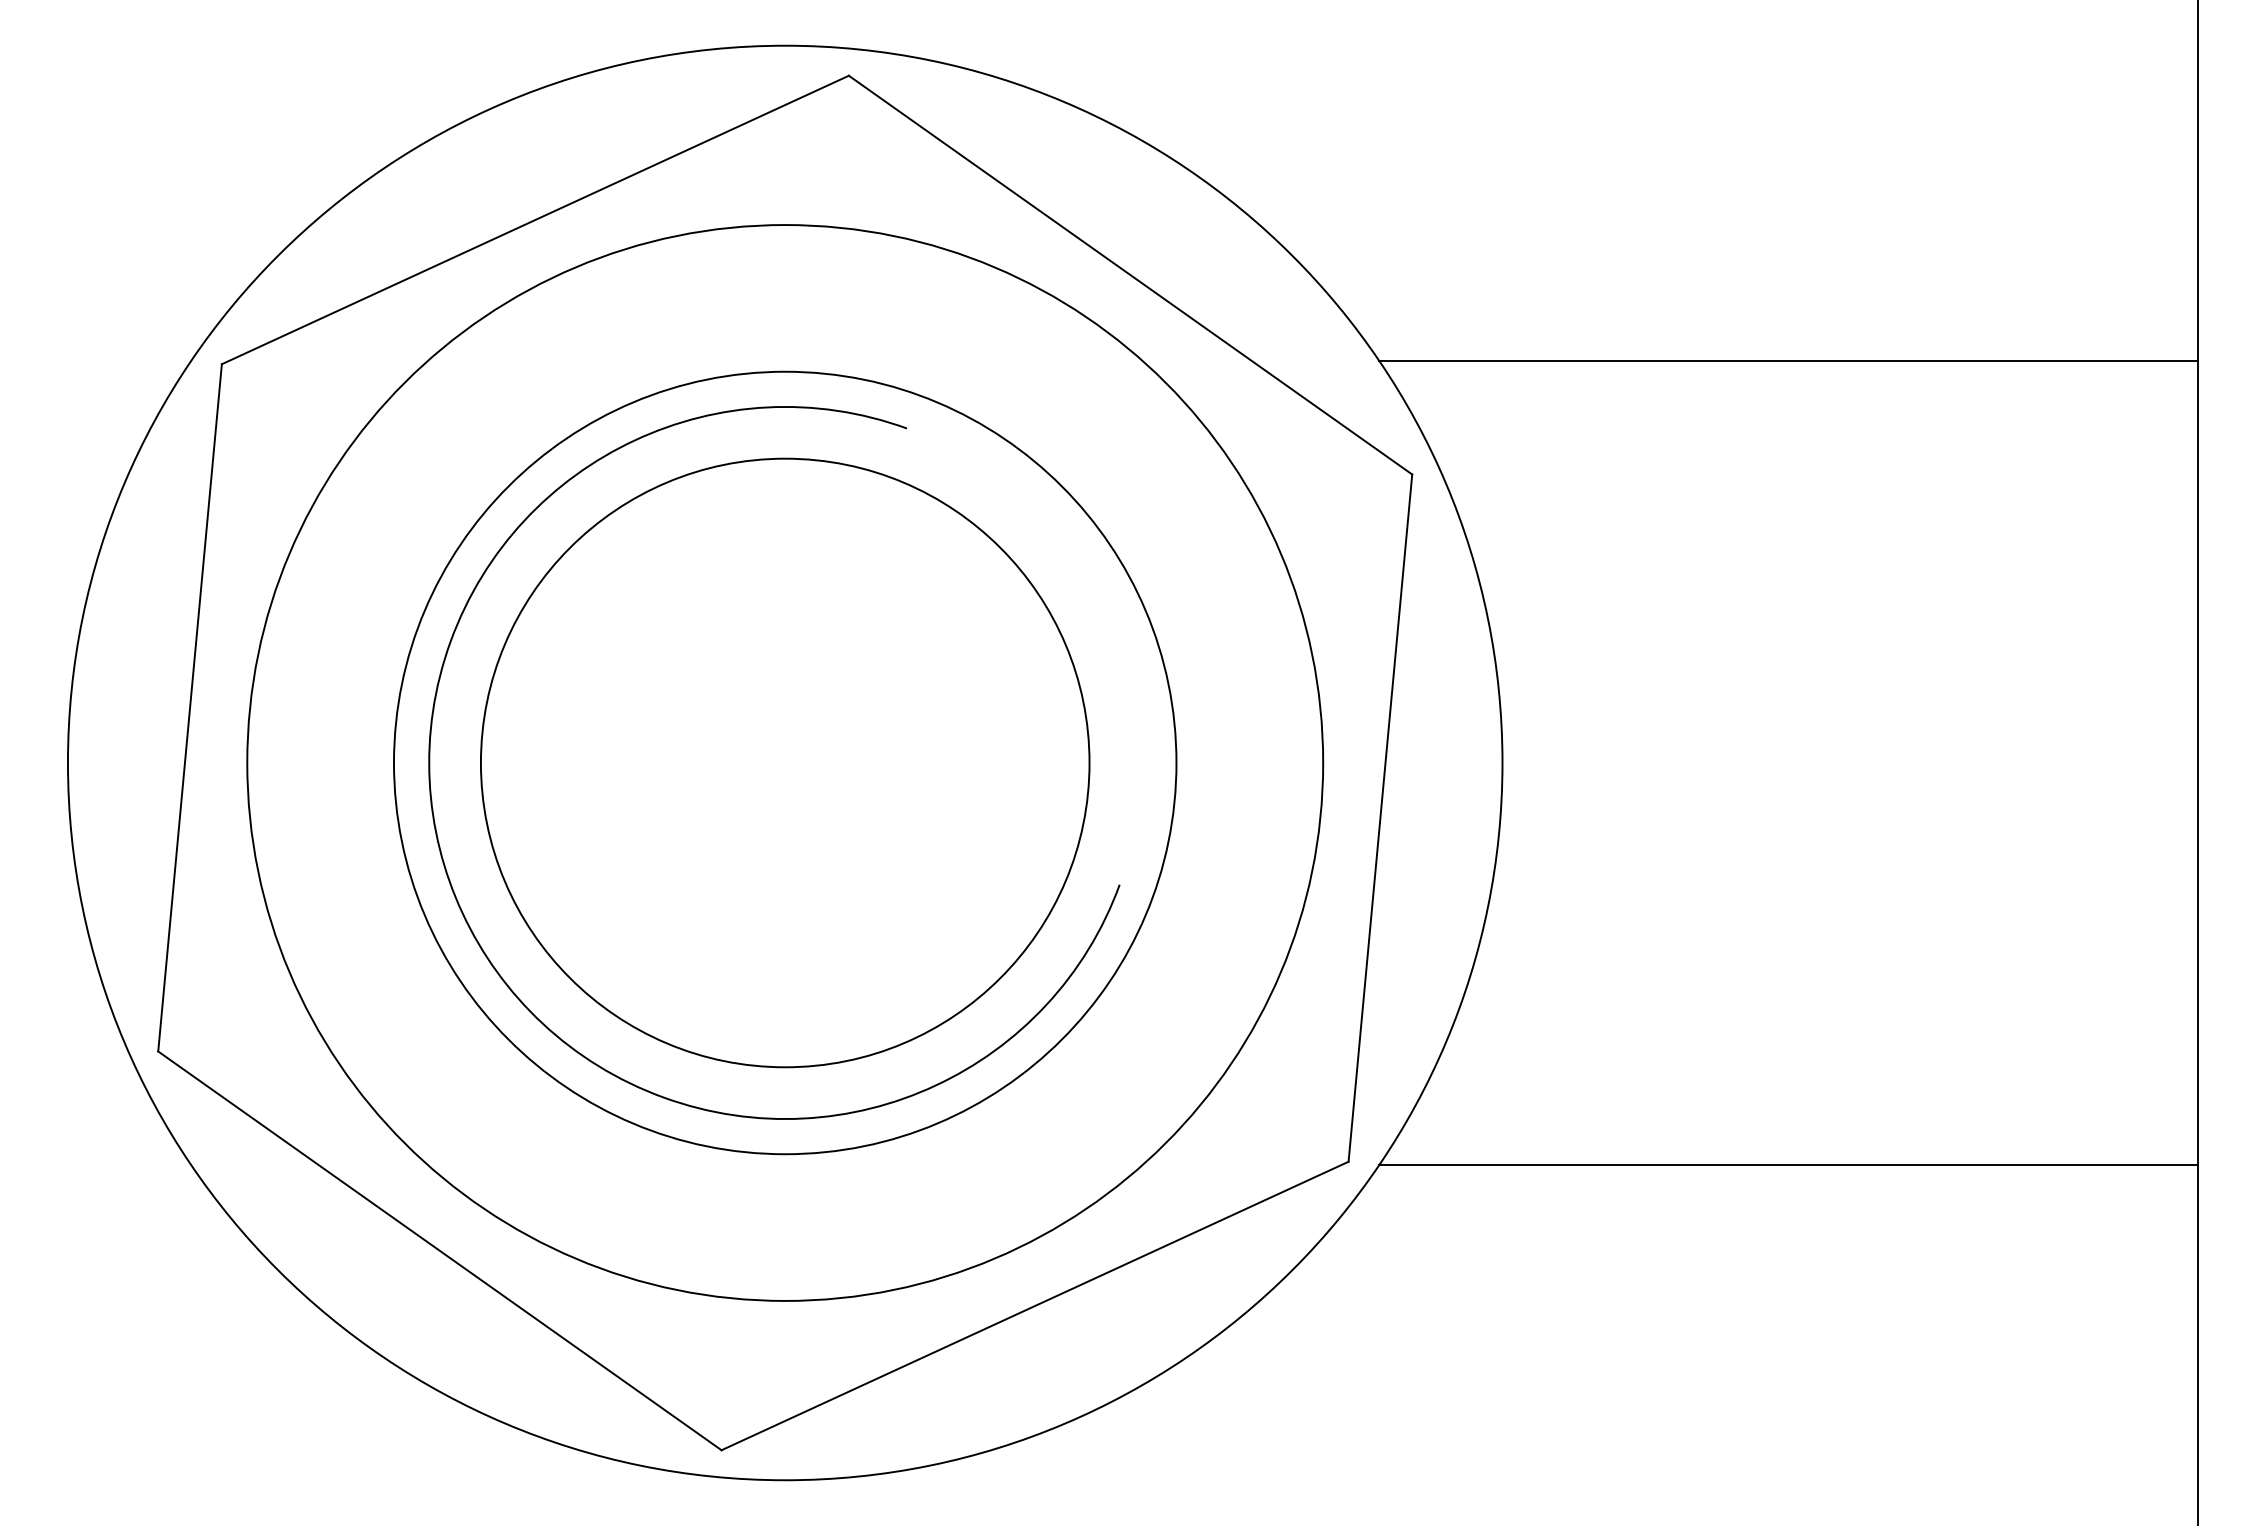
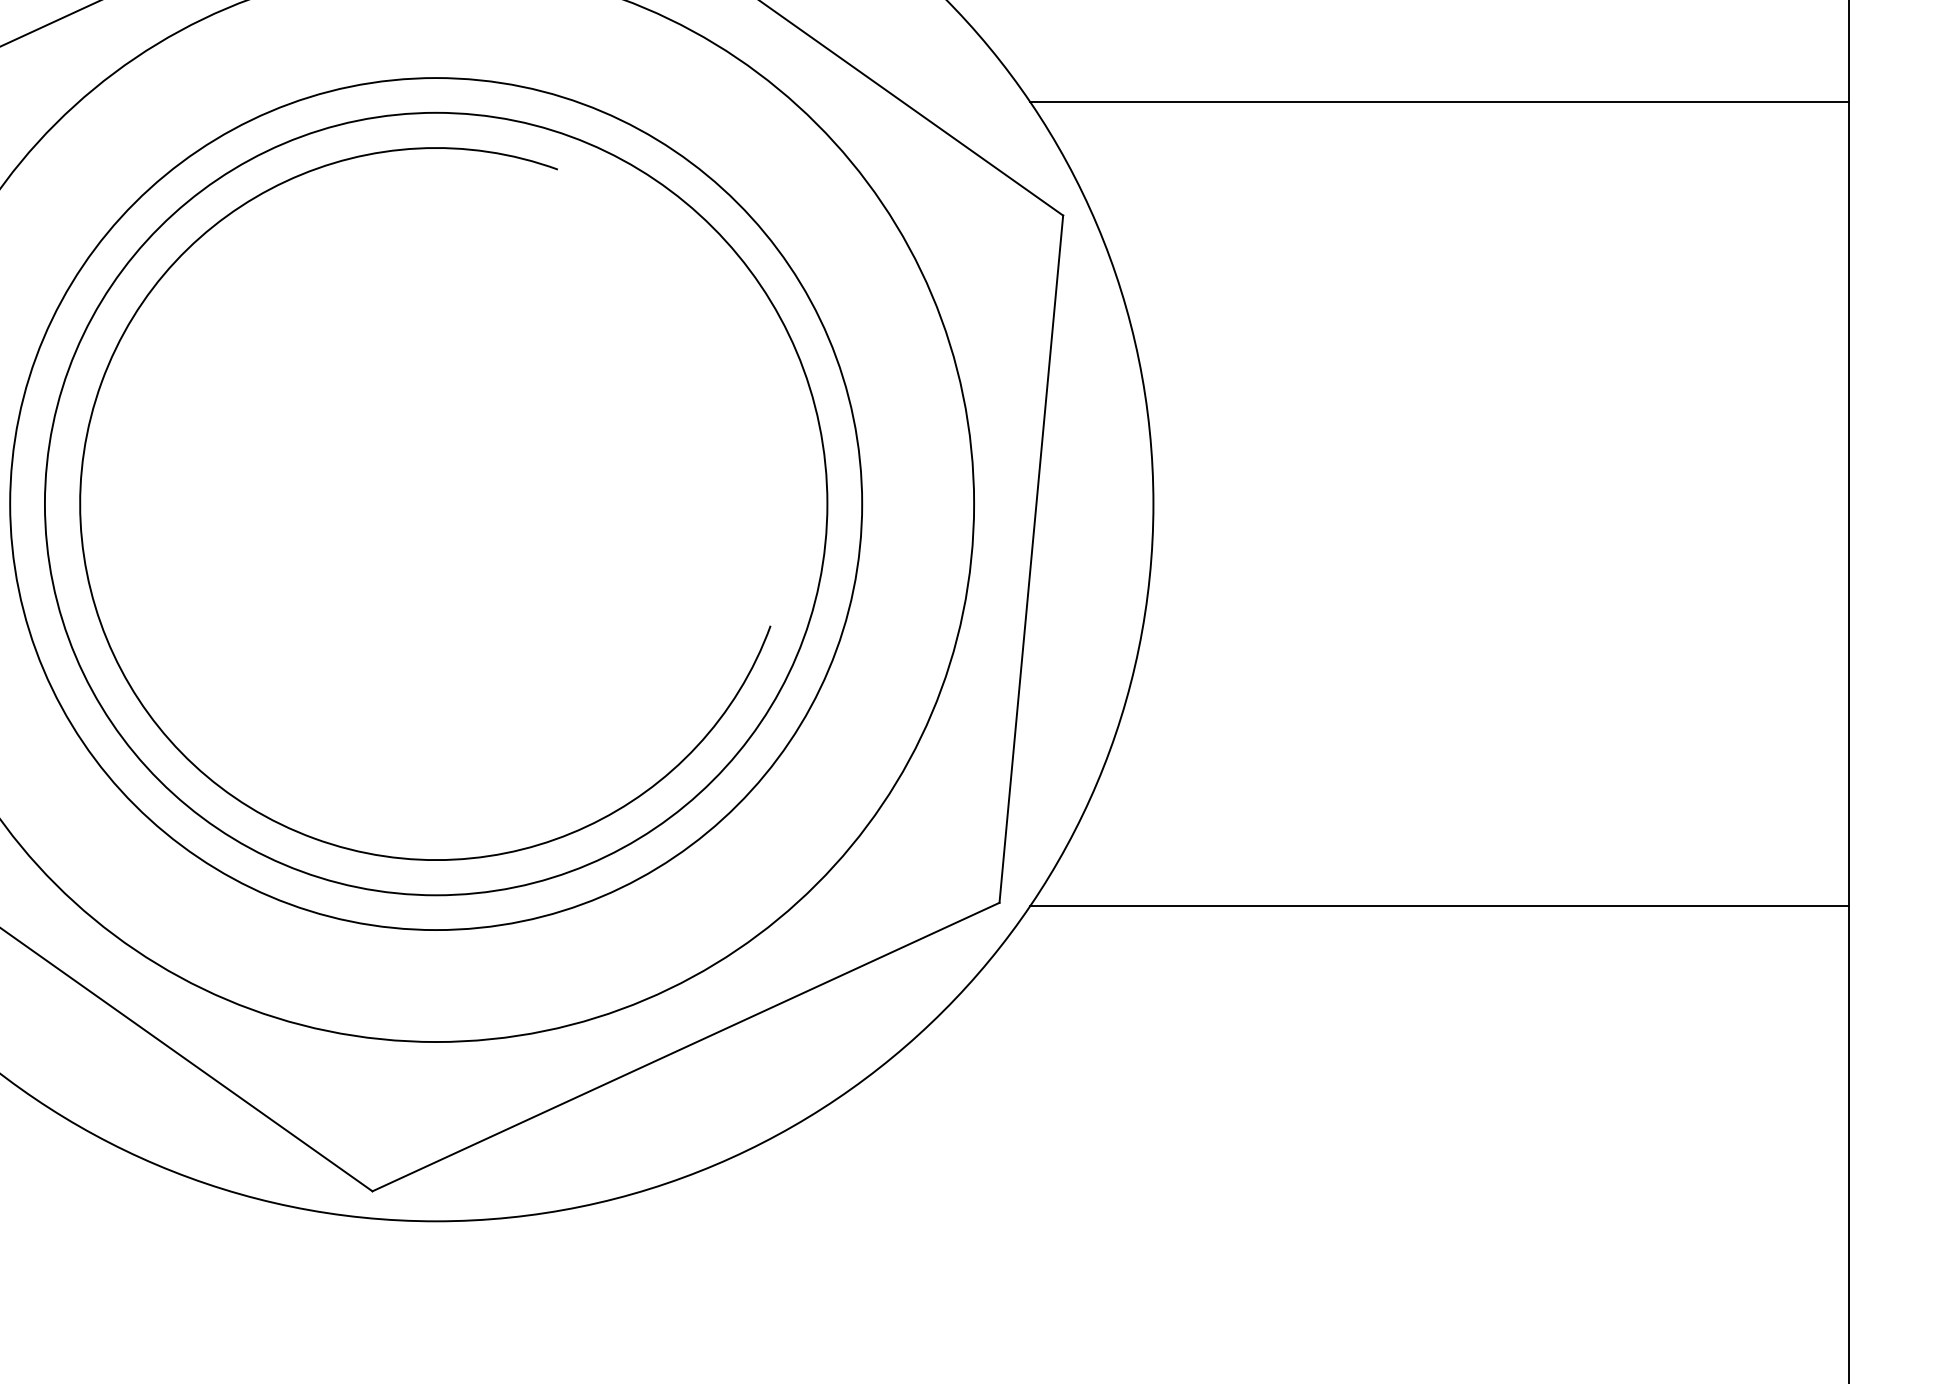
circle: (784, 762) -> (435, 503), size x1.4

